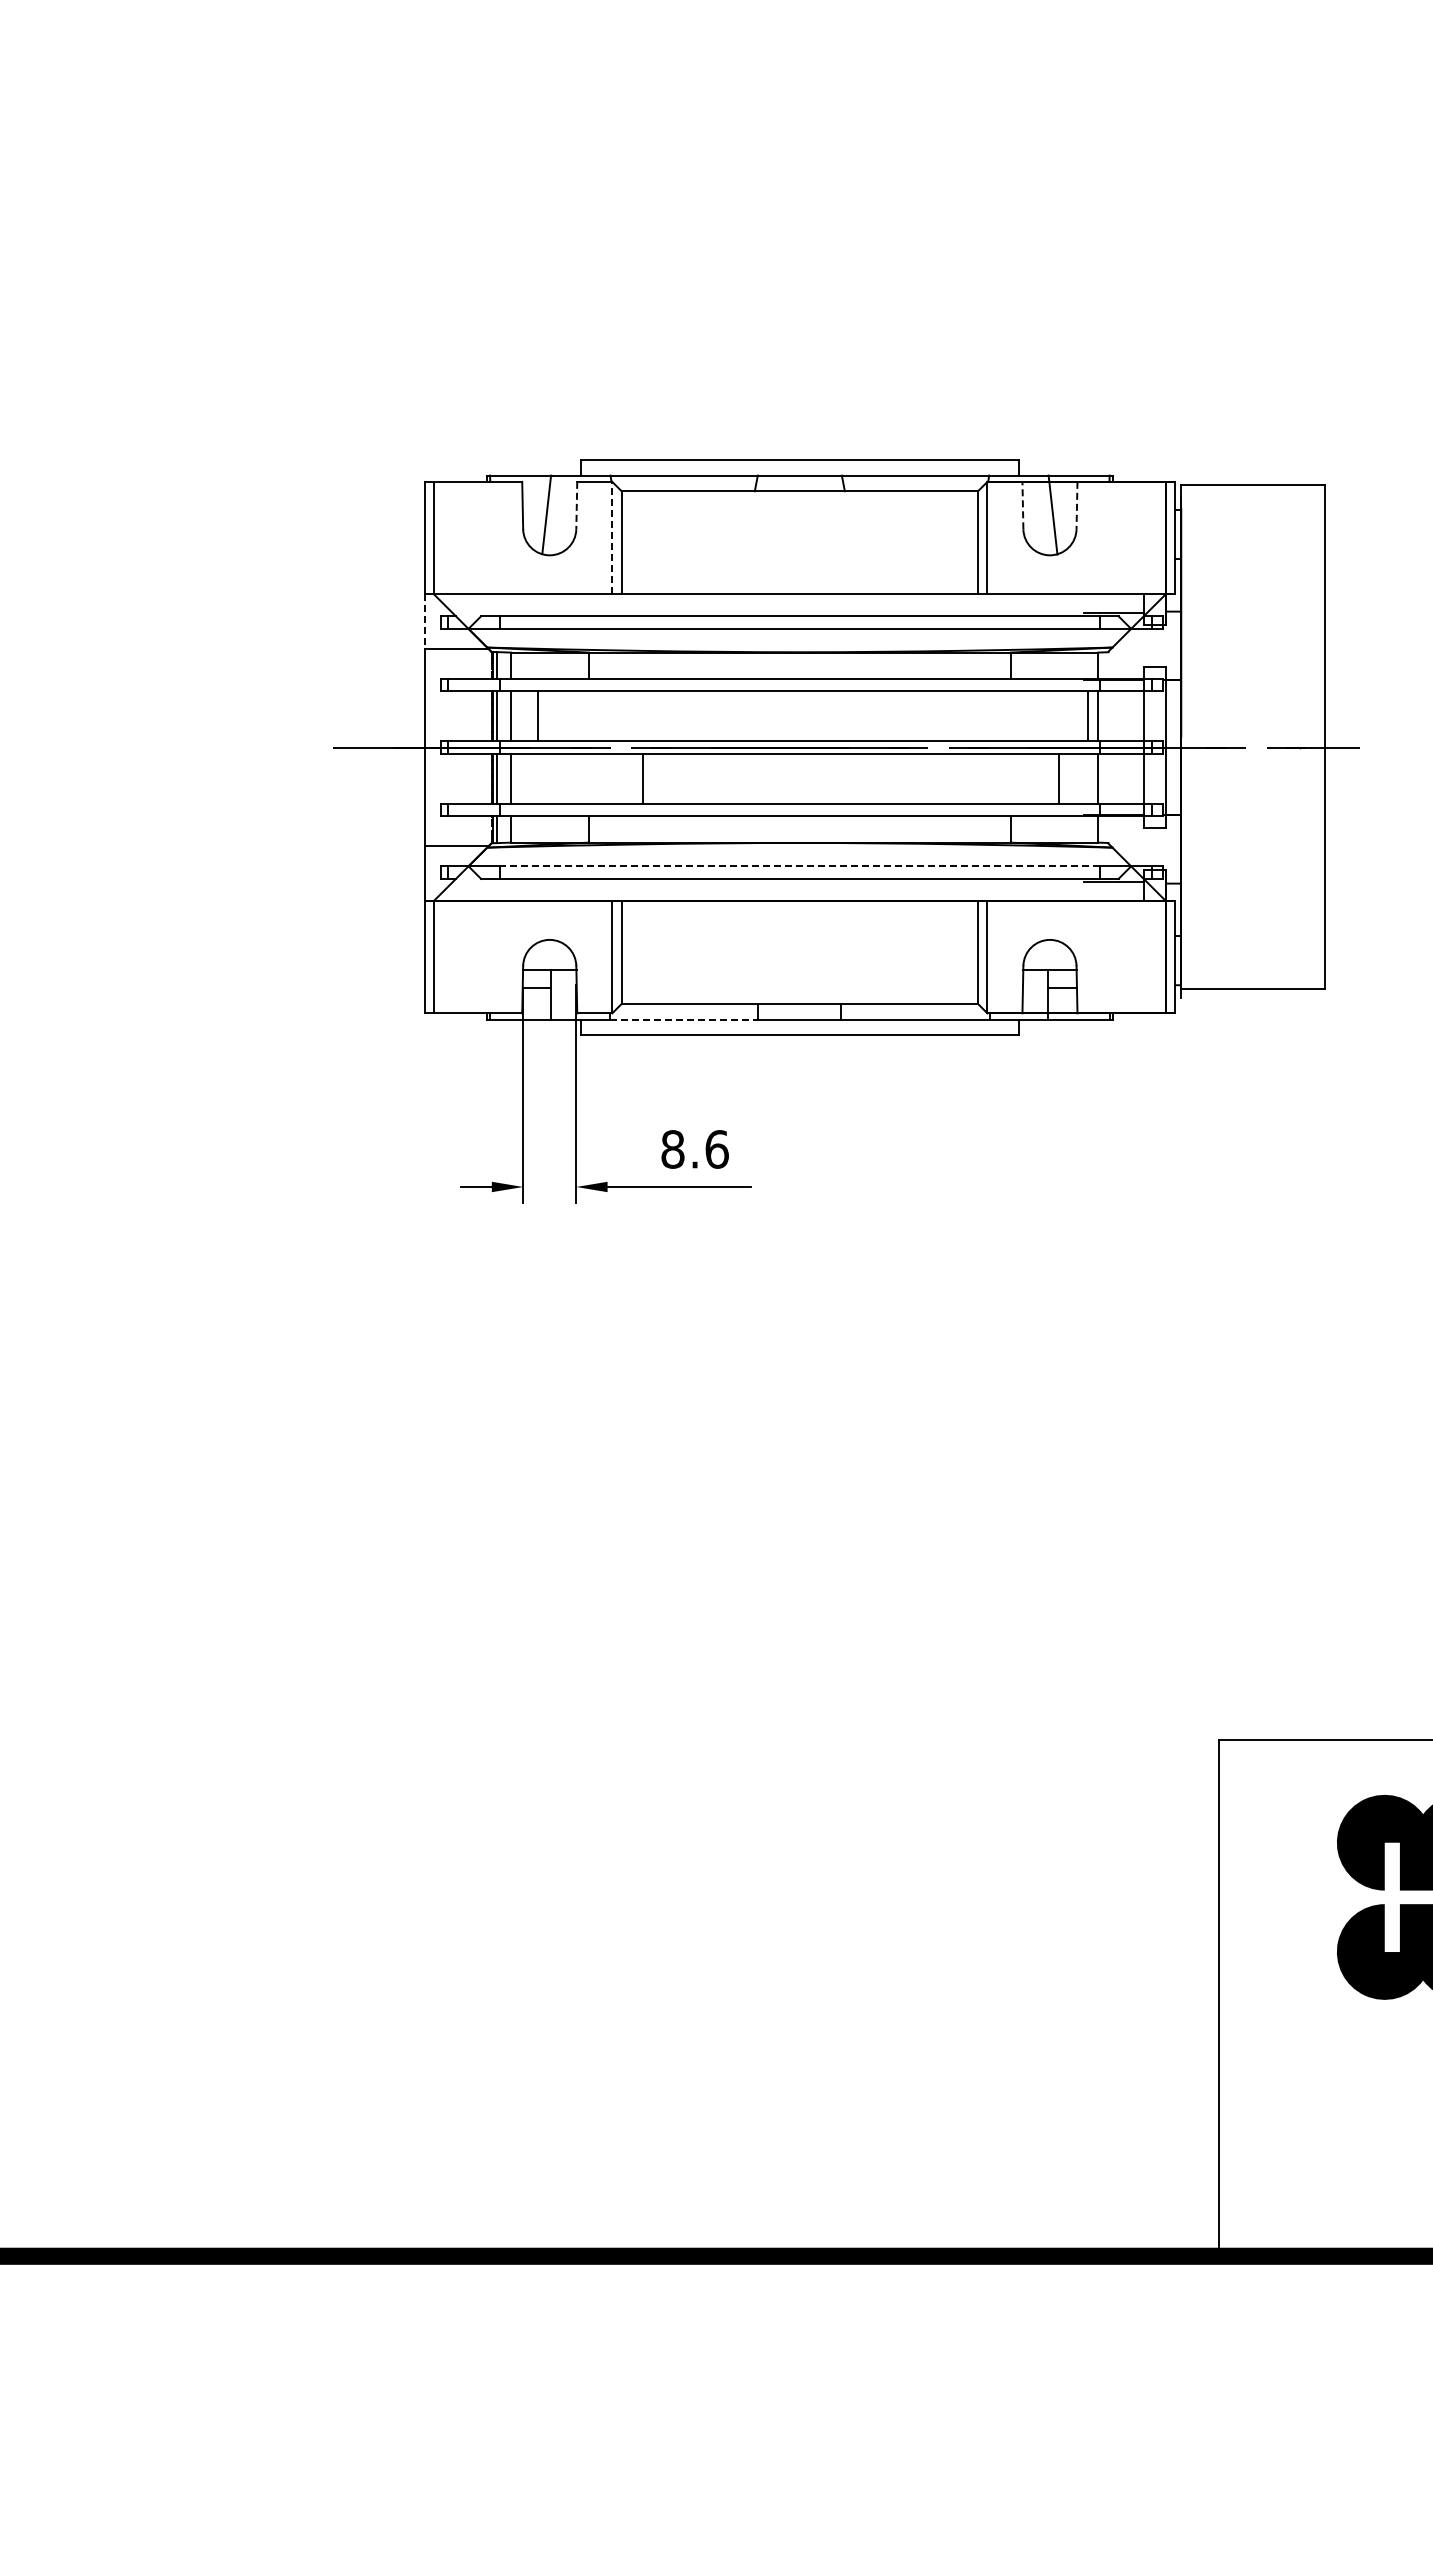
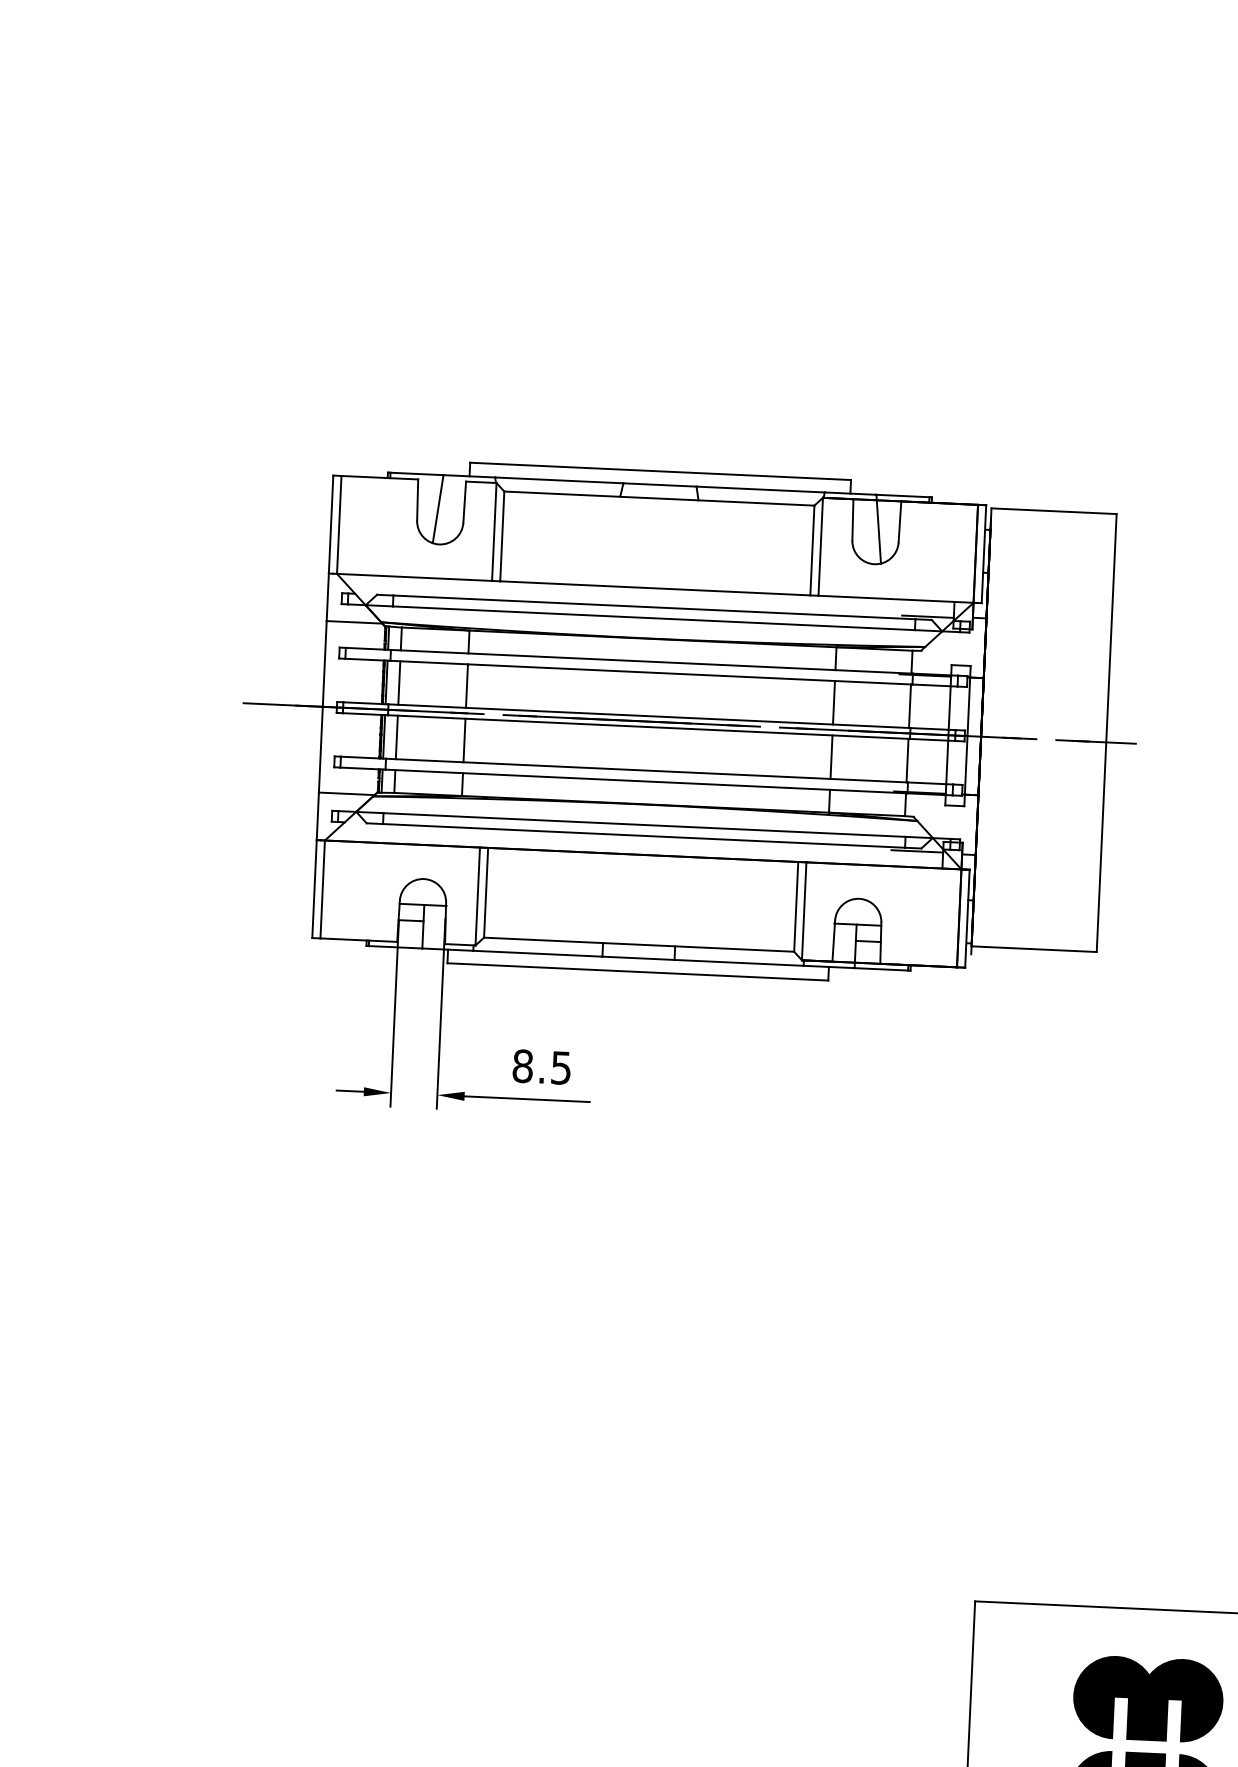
line: (576, 505) -> (464, 502), dashed -> solid
line: (1022, 505) -> (852, 519), dashed -> solid
line: (1077, 505) -> (900, 521), dashed -> solid
line: (612, 537) -> (494, 531), dashed -> solid
line: (424, 622) -> (327, 597), dashed -> solid
line: (537, 716) -> (466, 686), moved
line: (1087, 716) -> (833, 702), moved
line: (642, 778) -> (464, 740), moved
line: (1058, 778) -> (831, 756), moved
line: (799, 866) -> (644, 825), dashed -> solid
line: (684, 1019) -> (538, 953), dashed -> solid
text: (716, 1149) -> (560, 1068), 8.6 -> 8.5

